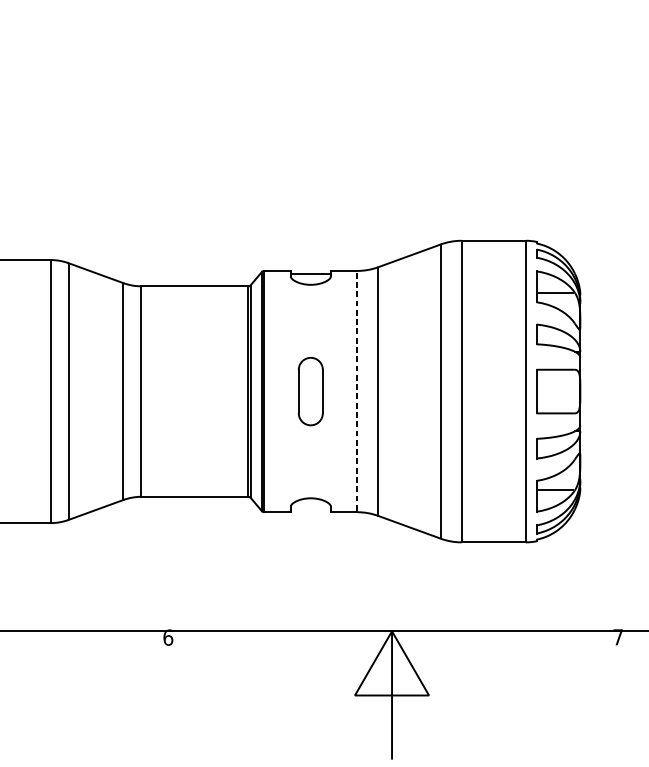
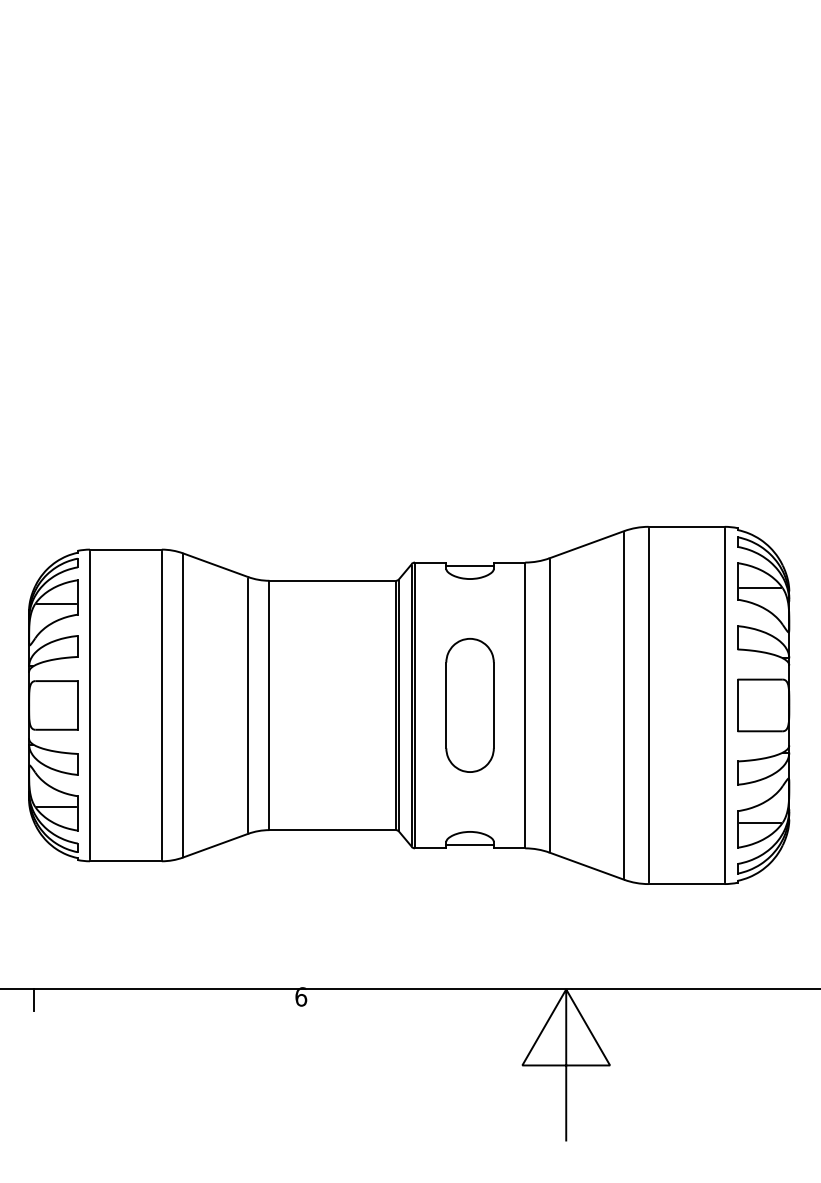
line: (357, 390) -> (525, 704), dashed -> solid
part: (310, 391) -> (469, 705), size x1.67
line: (310, 508) -> (469, 844), added

